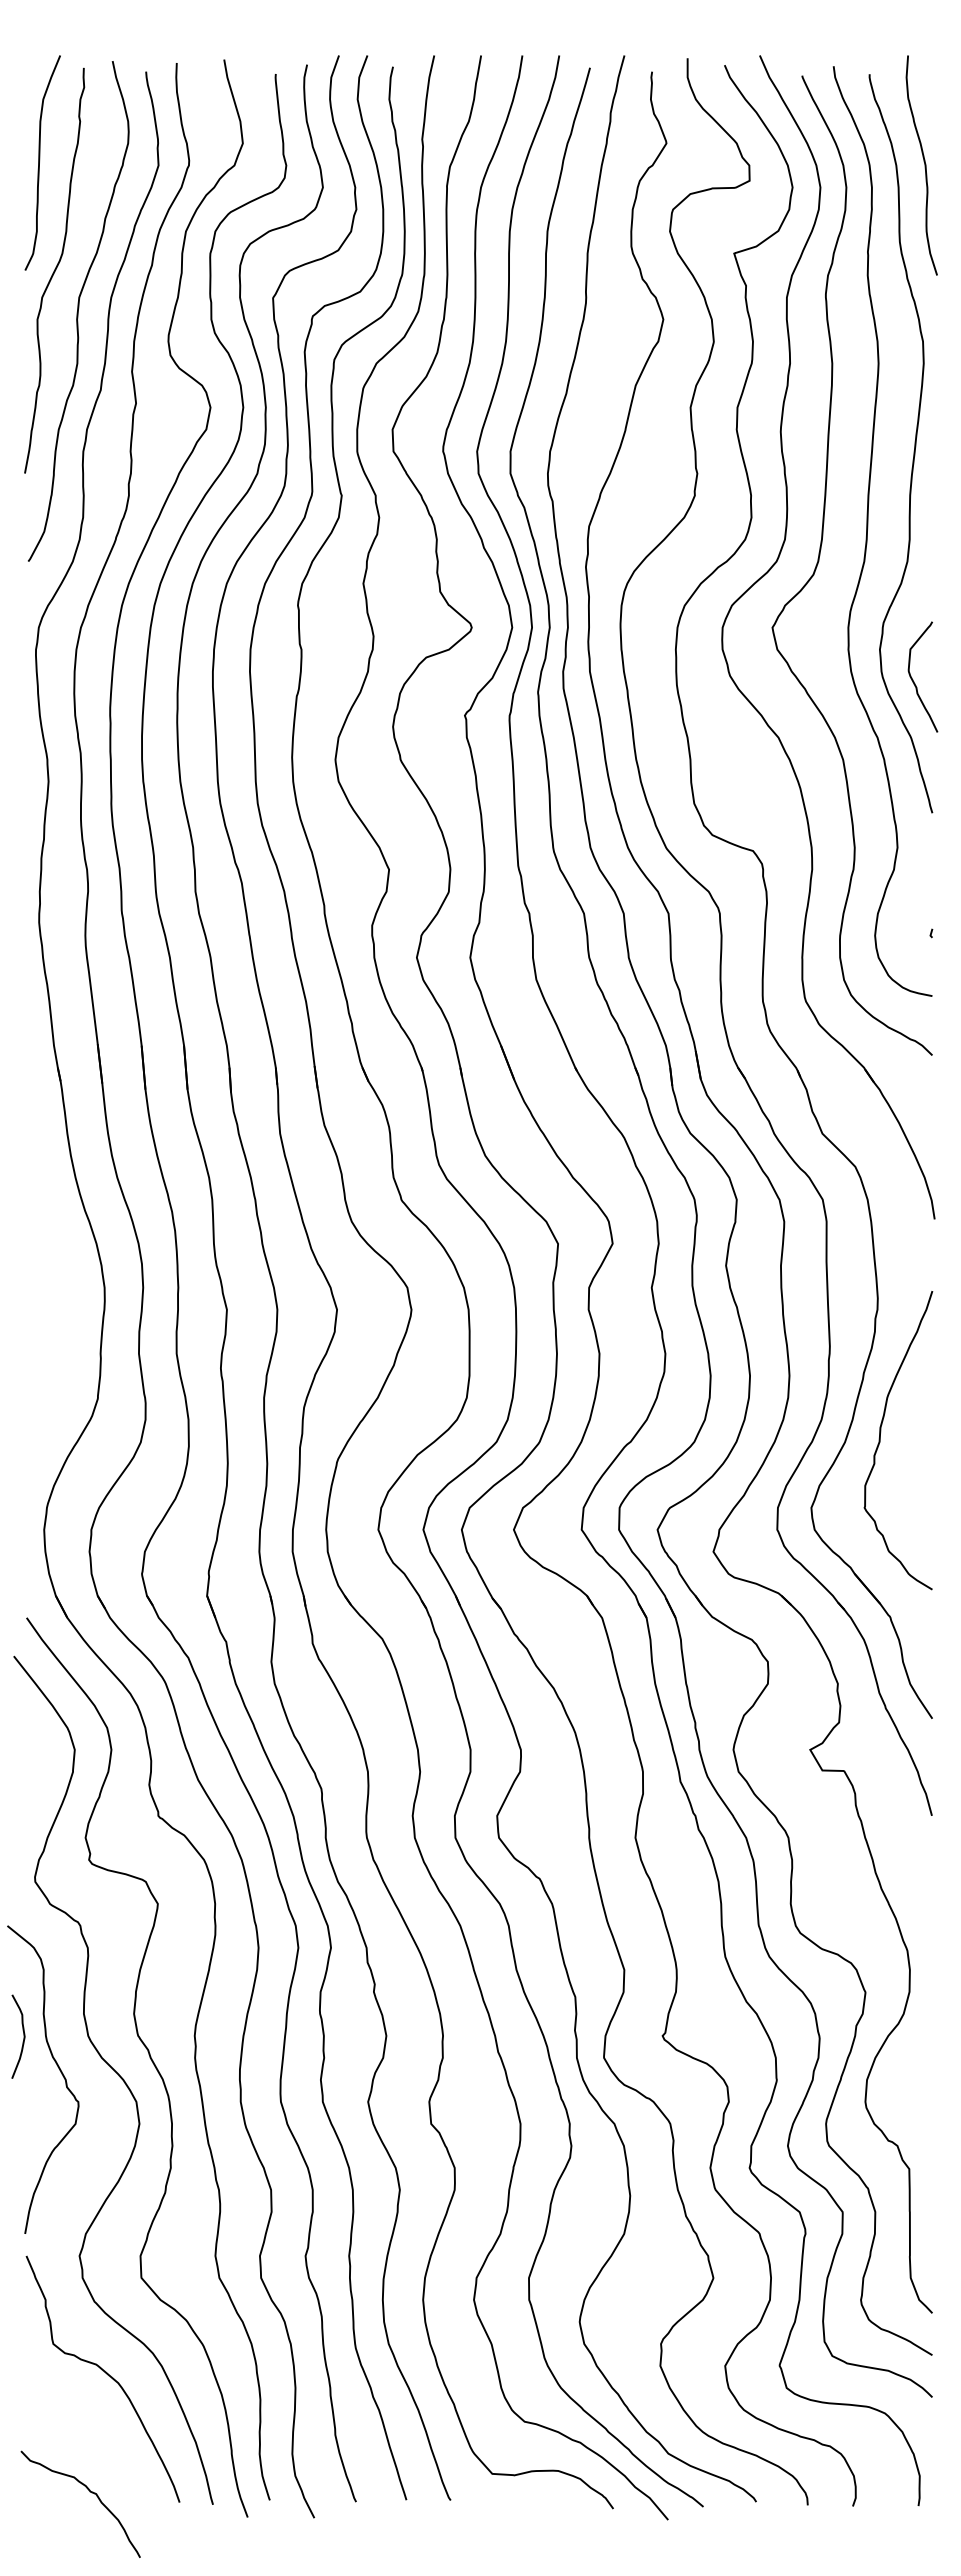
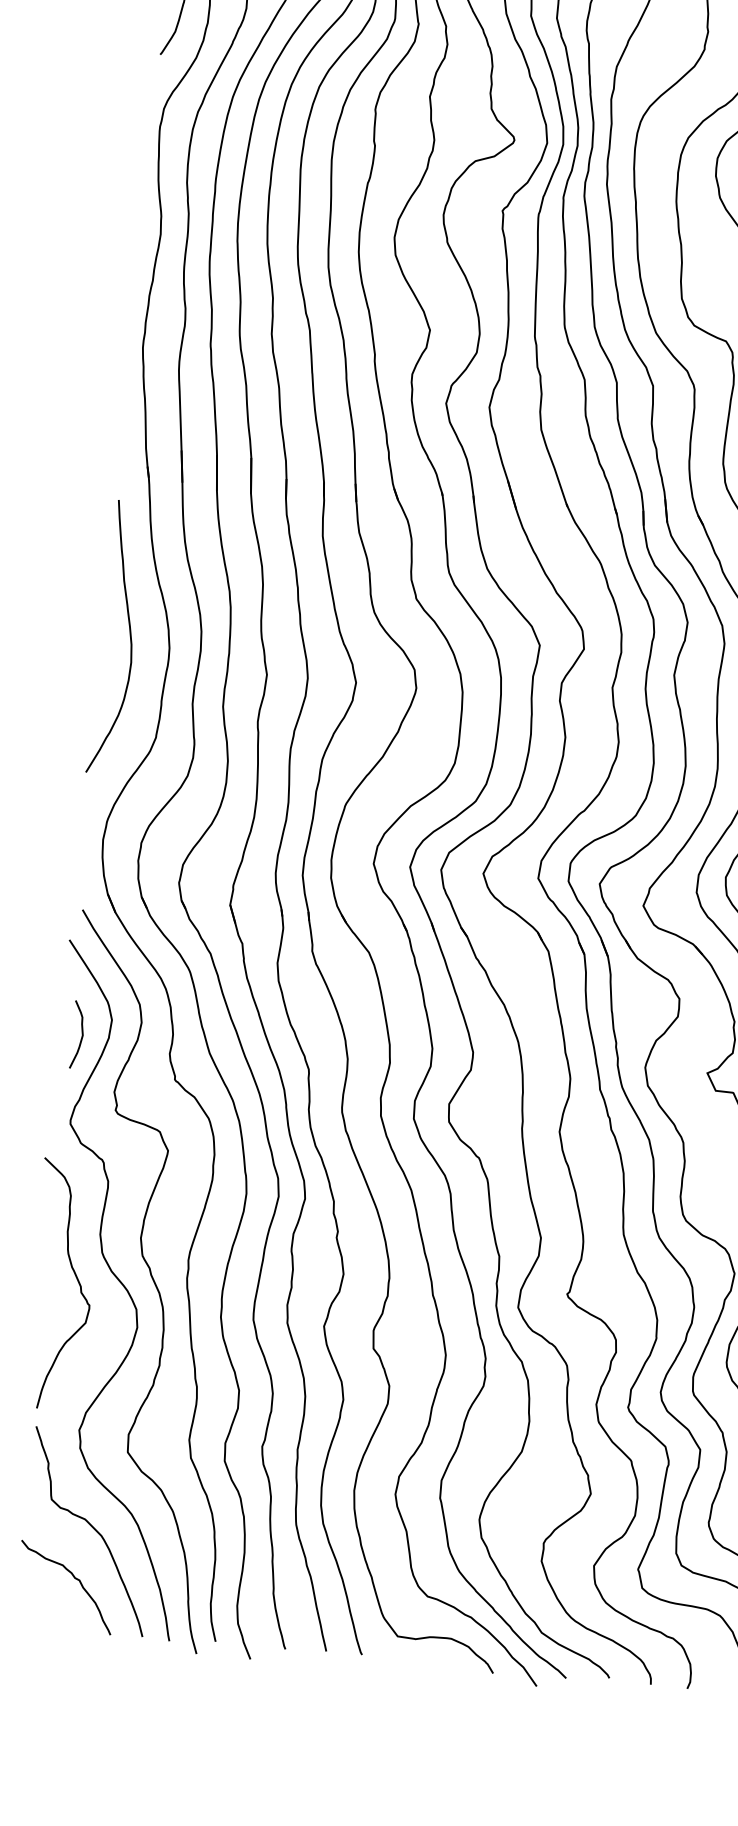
curve: (54, 1276) -> (129, 635), added
curve: (23, 2036) -> (81, 1035), moved
curve: (90, 2492) -> (74, 1578), moved

